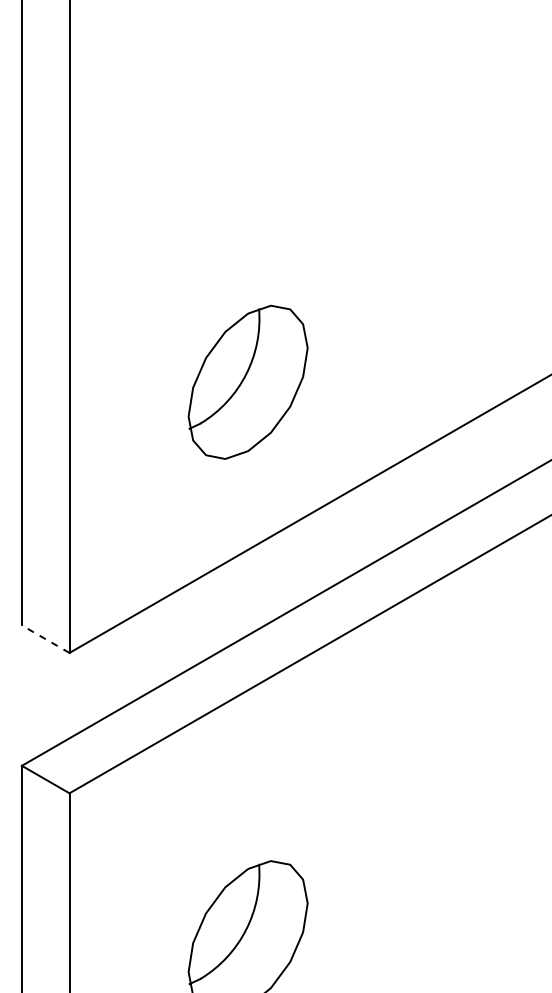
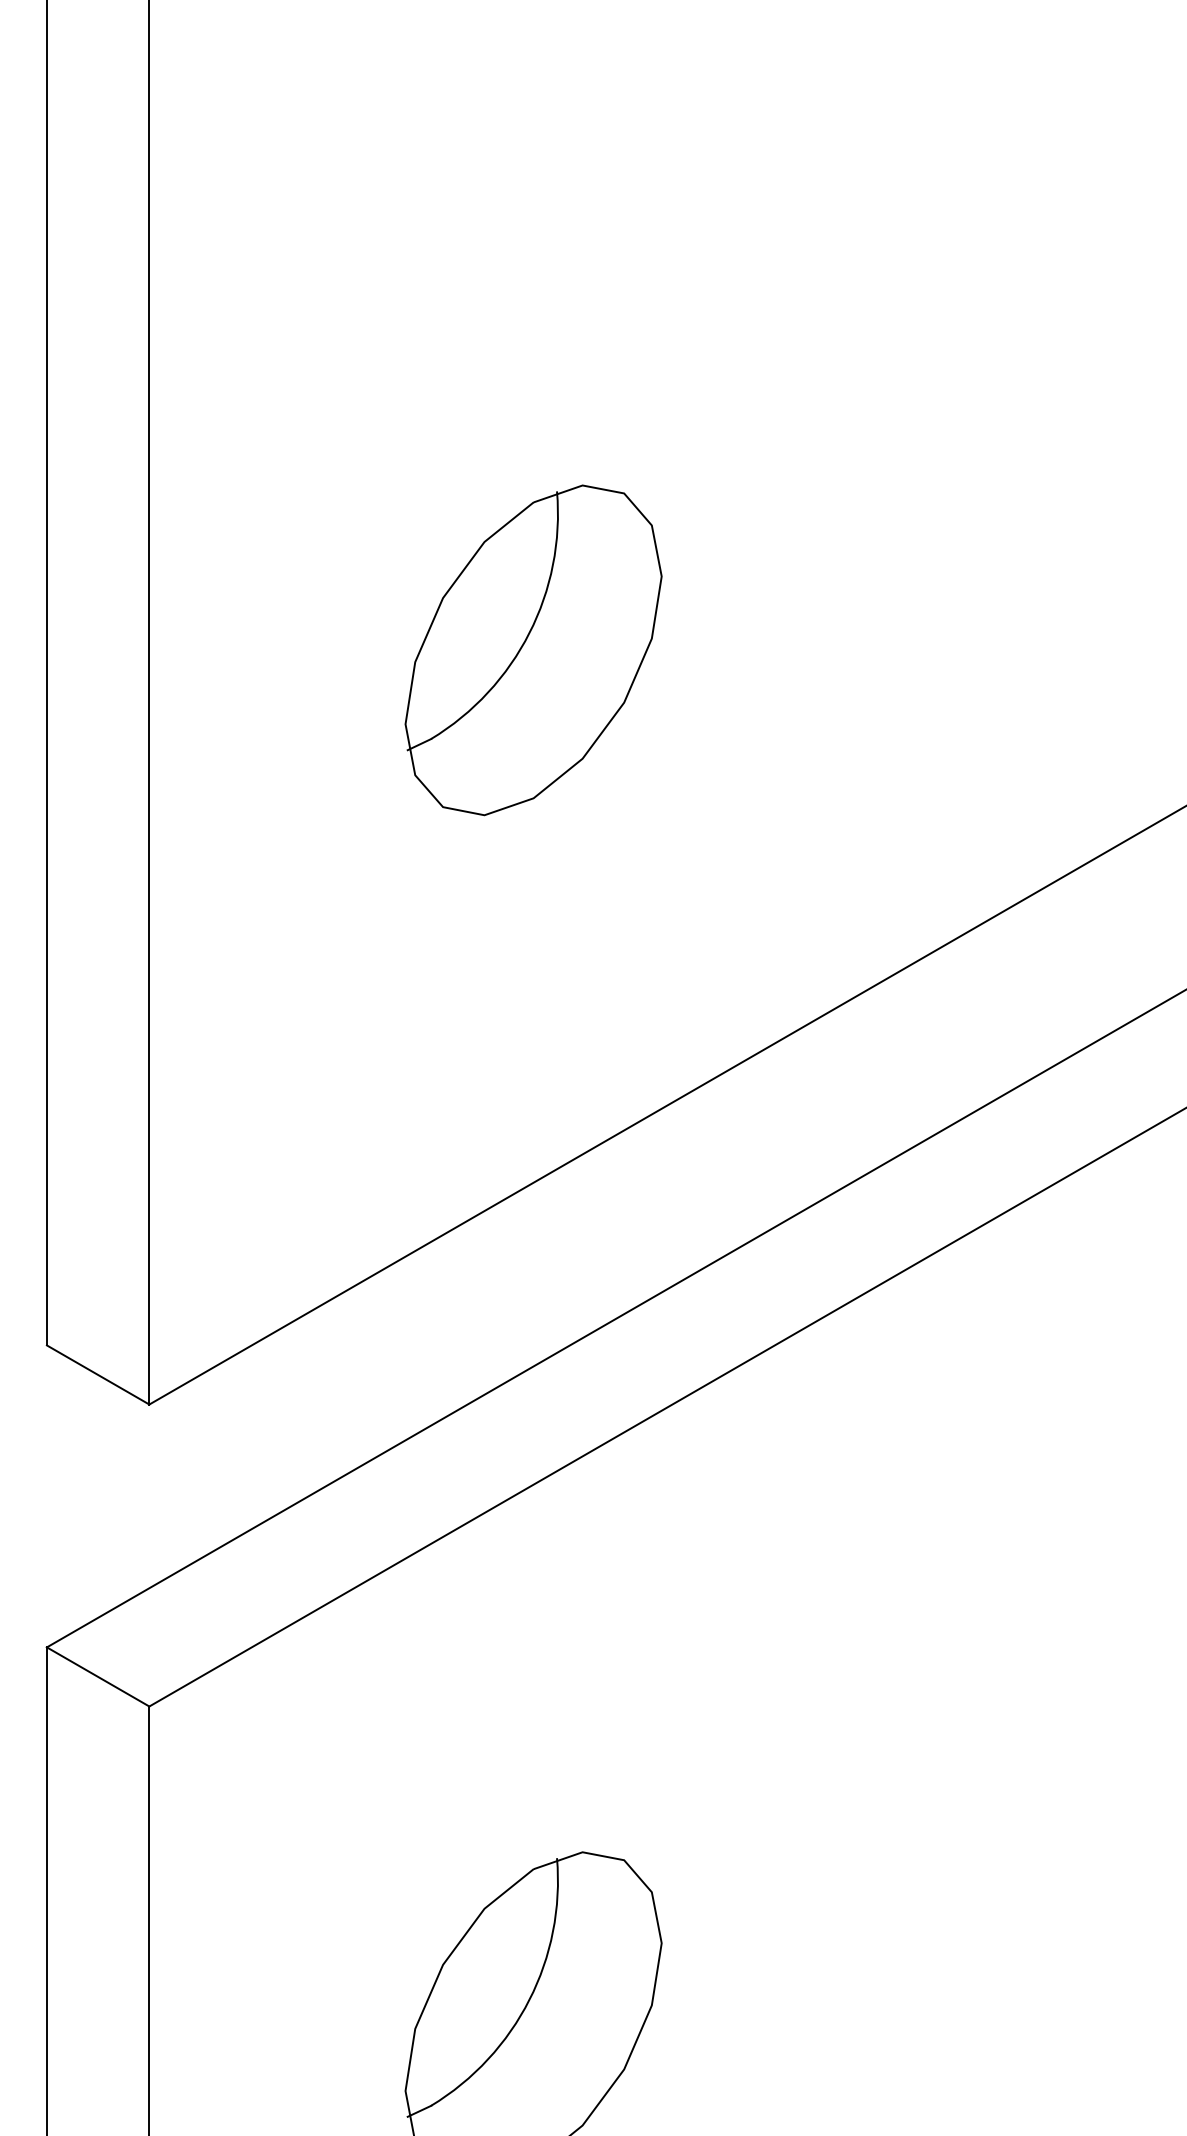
part: (247, 381) -> (532, 648), moved
line: (45, 638) -> (97, 1373), dashed -> solid

